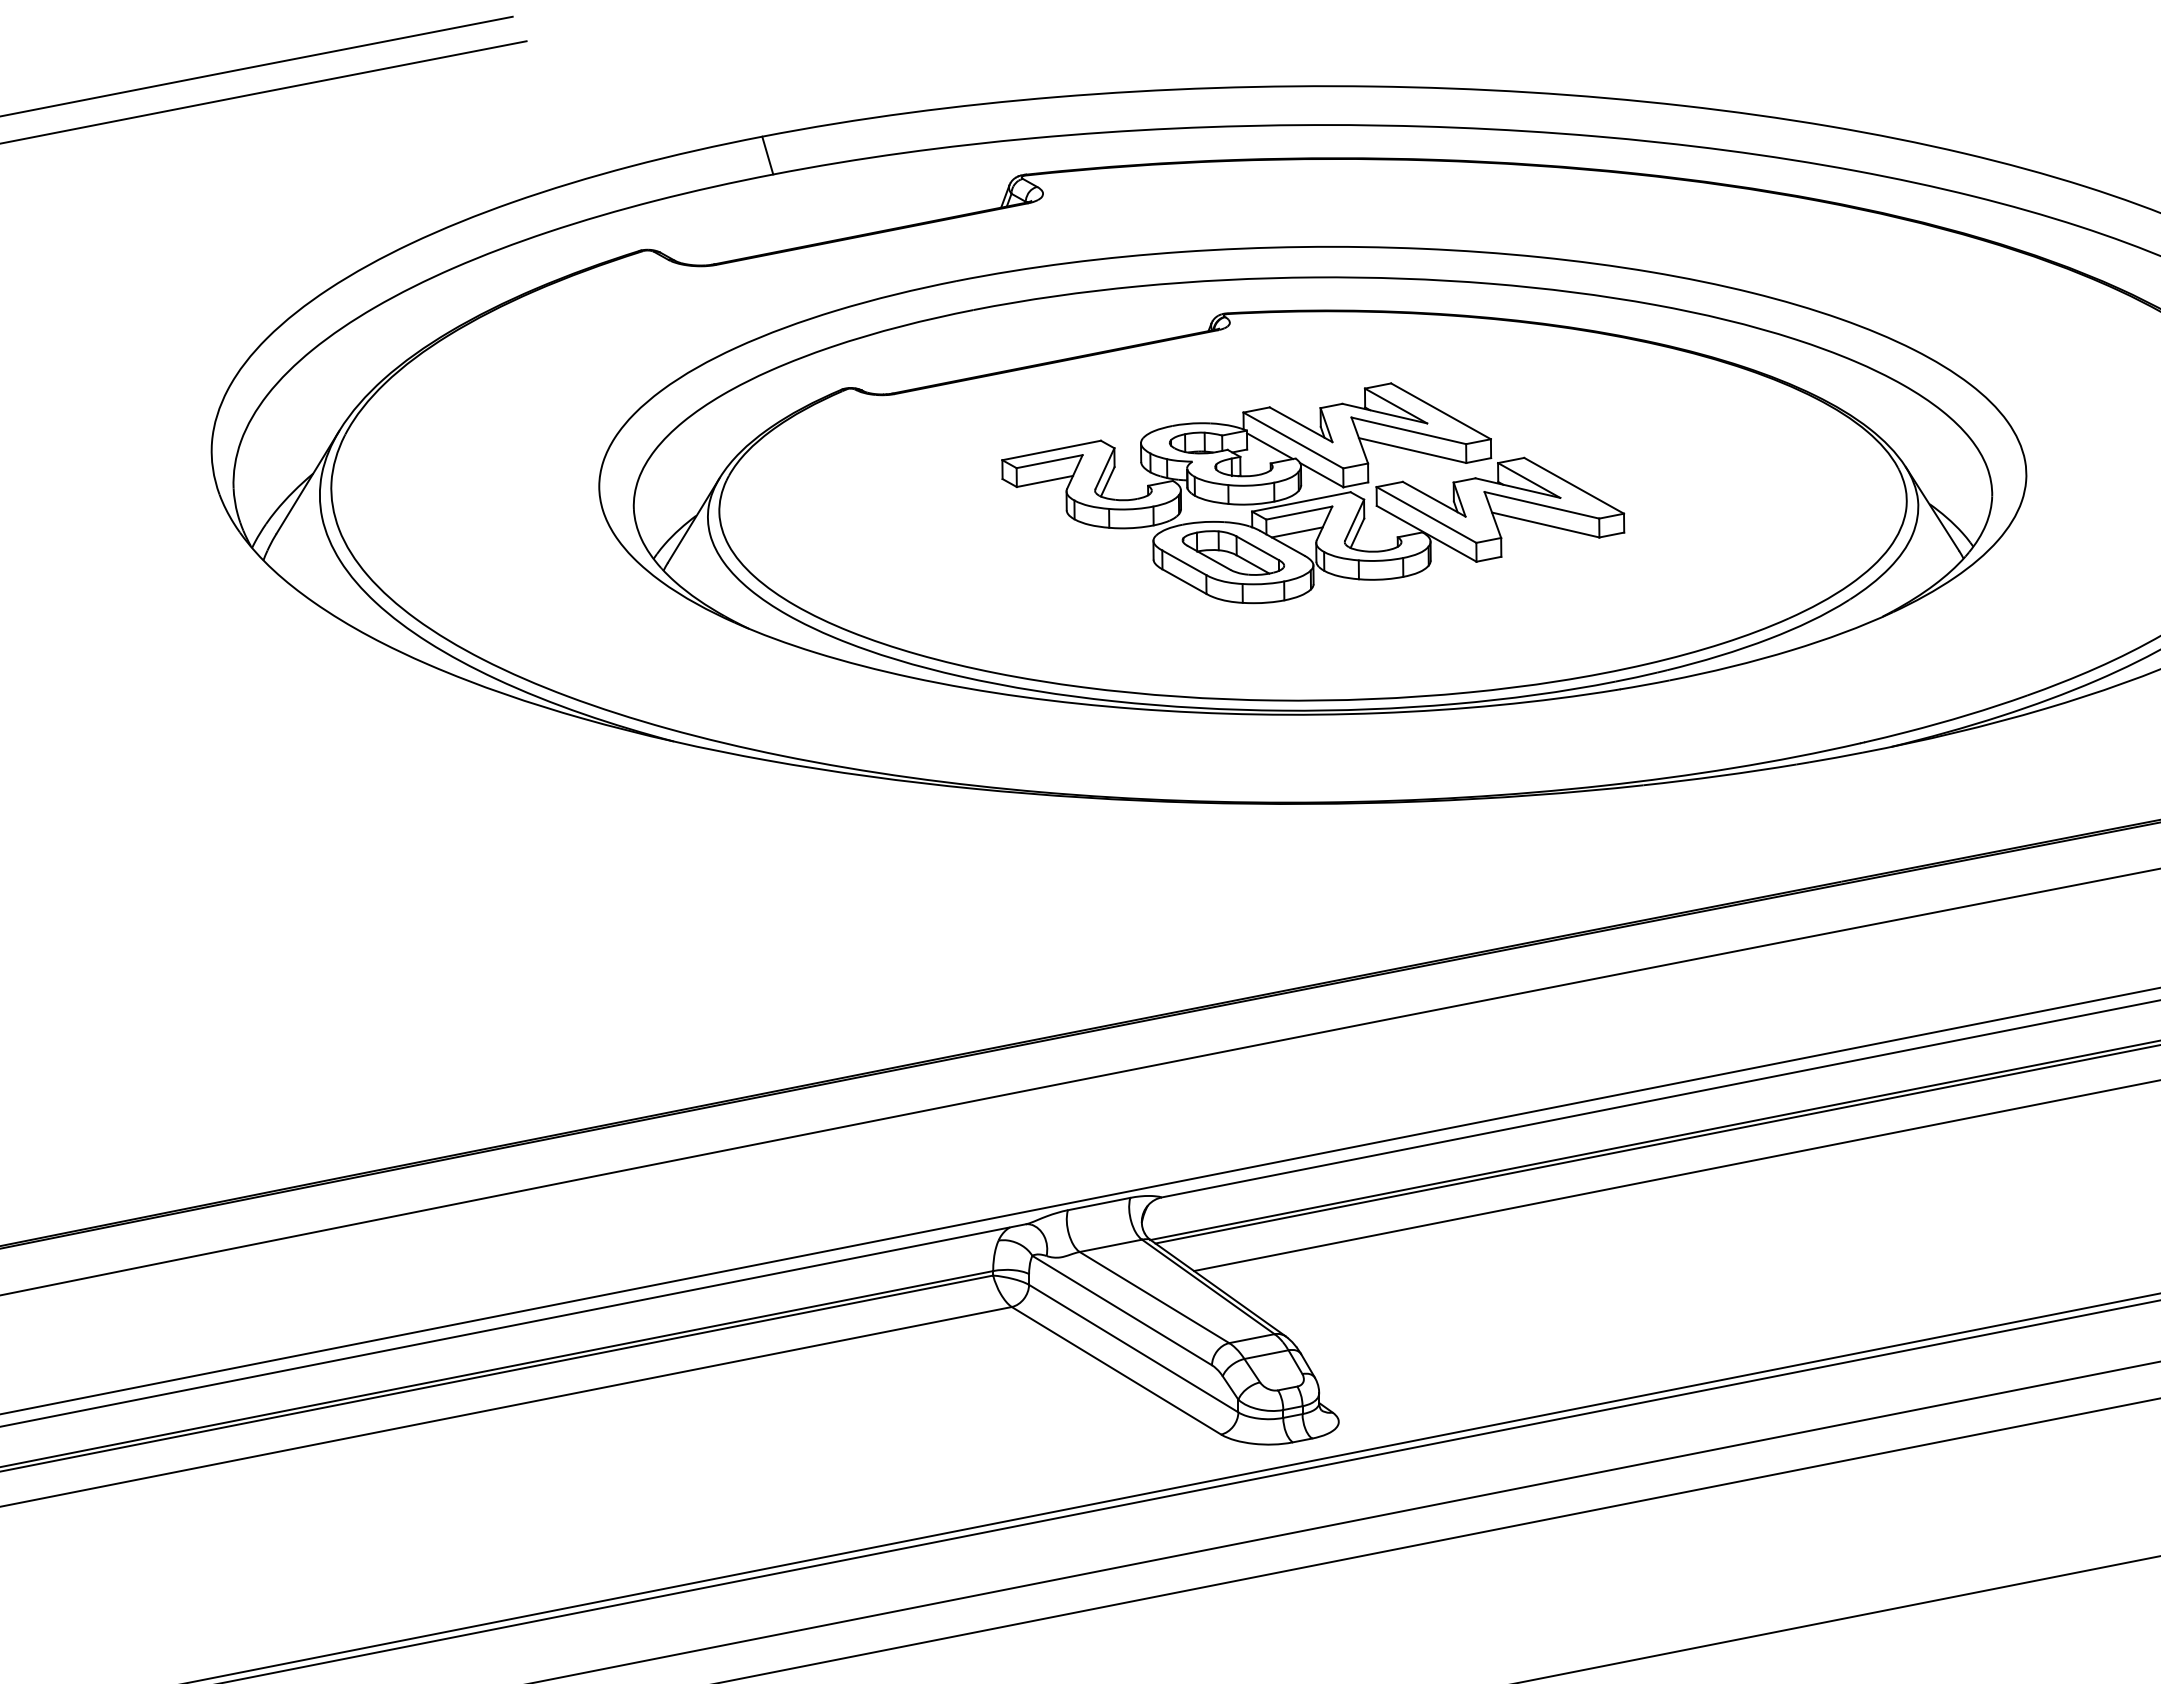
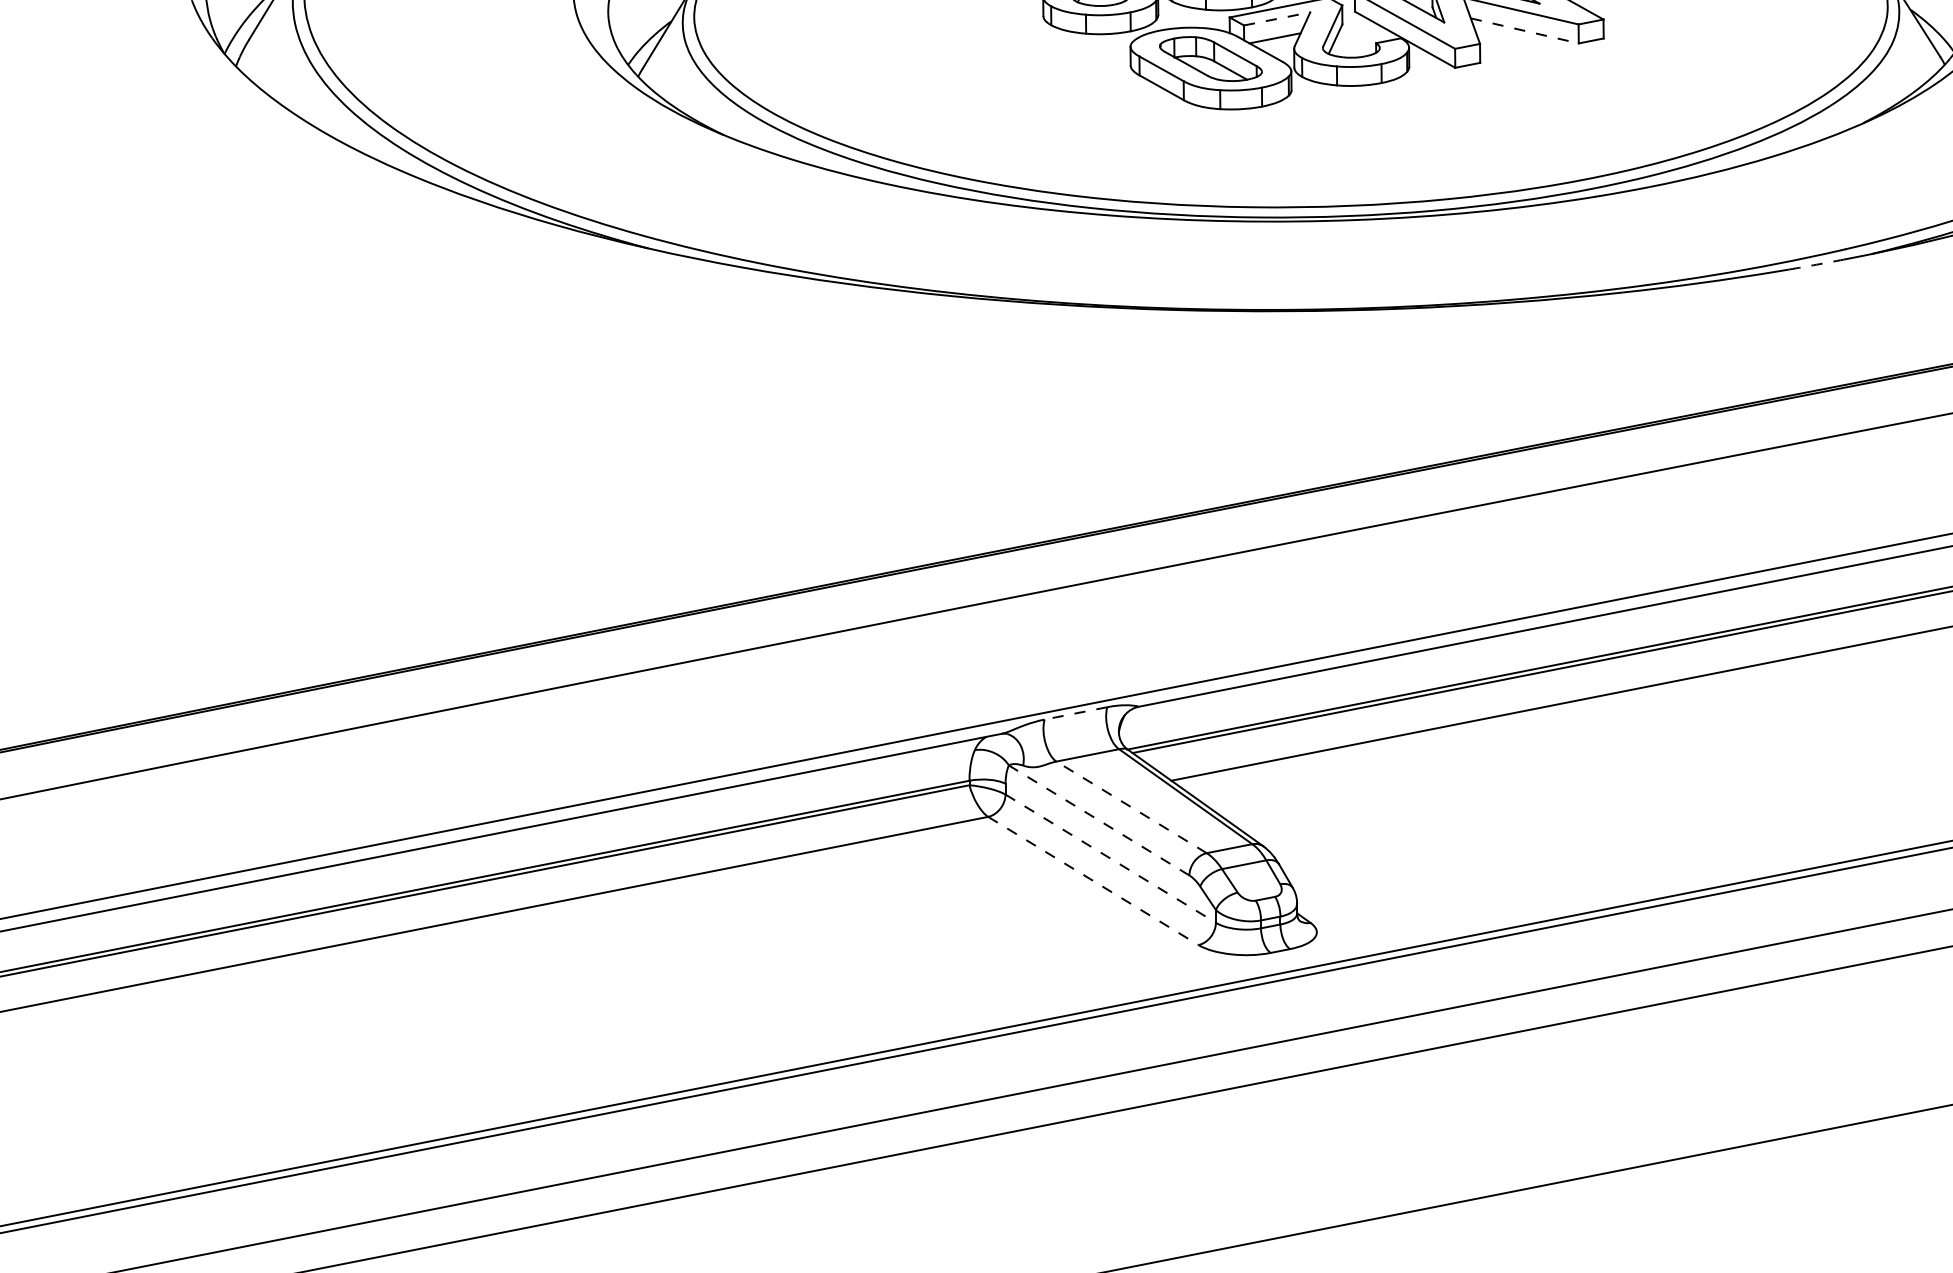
line: (1299, 513) -> (1277, 19), solid -> dashed
line: (1546, 525) -> (1525, 31), solid -> dashed
arc: (1836, 757) -> (1817, 264), solid -> dashed
line: (1099, 1204) -> (1076, 713), solid -> dashed
line: (1154, 1297) -> (1131, 807), solid -> dashed
line: (1121, 1310) -> (1098, 820), solid -> dashed
line: (1133, 1348) -> (1110, 858), solid -> dashed
line: (1116, 1370) -> (1093, 880), solid -> dashed

